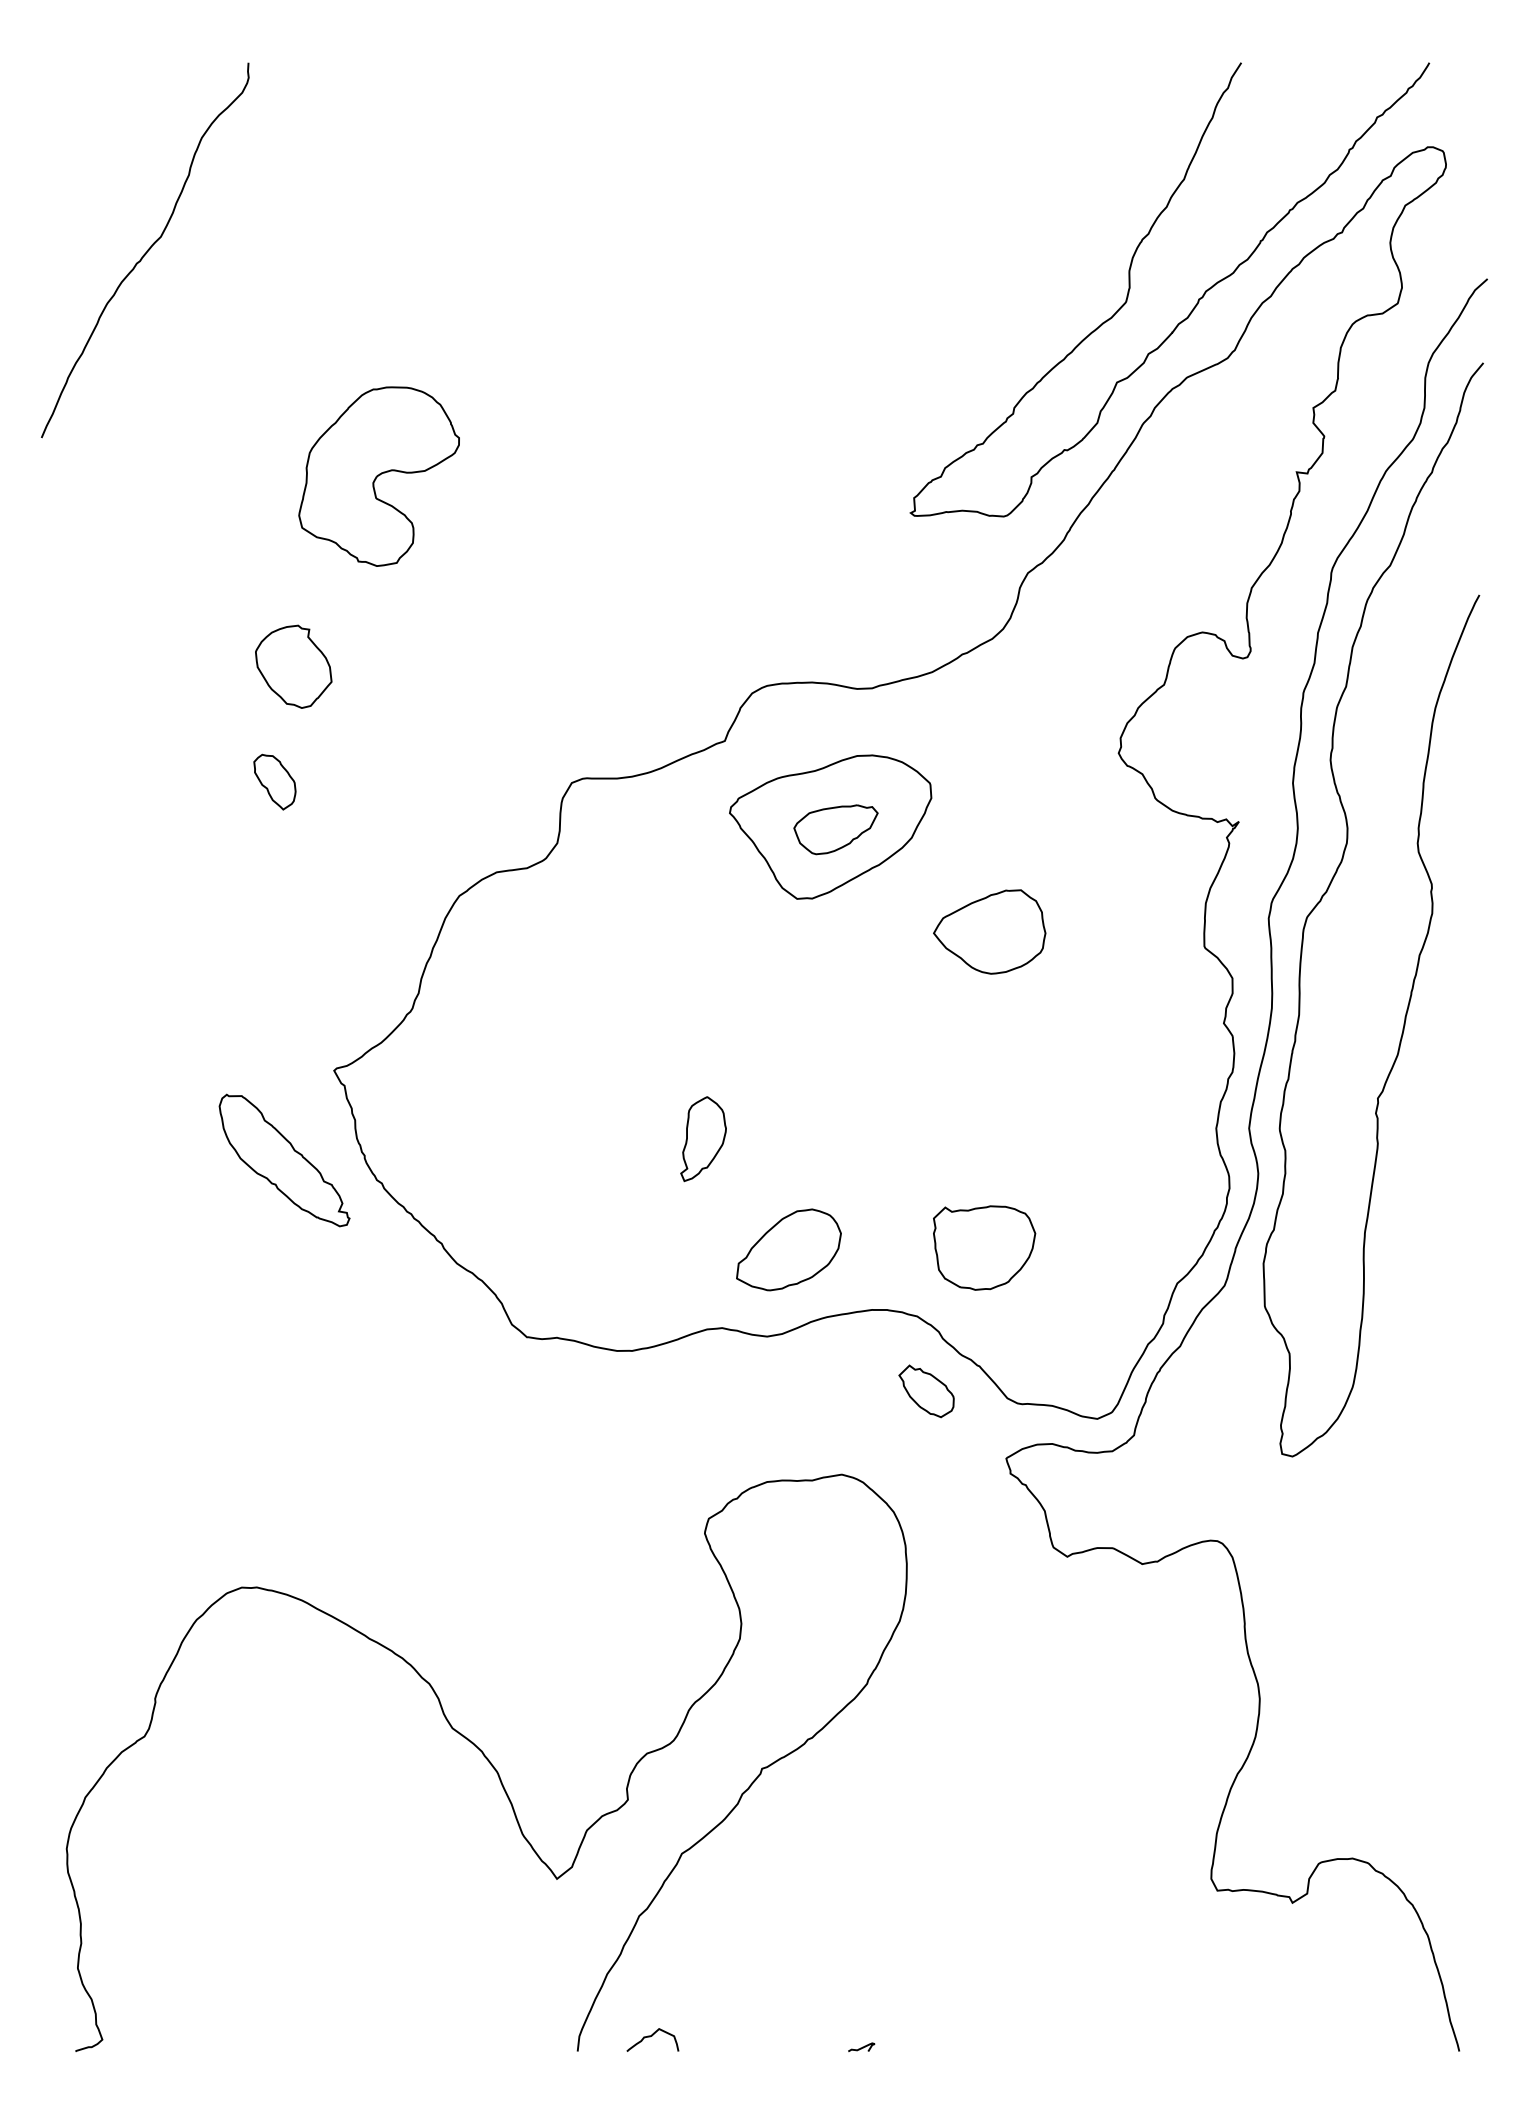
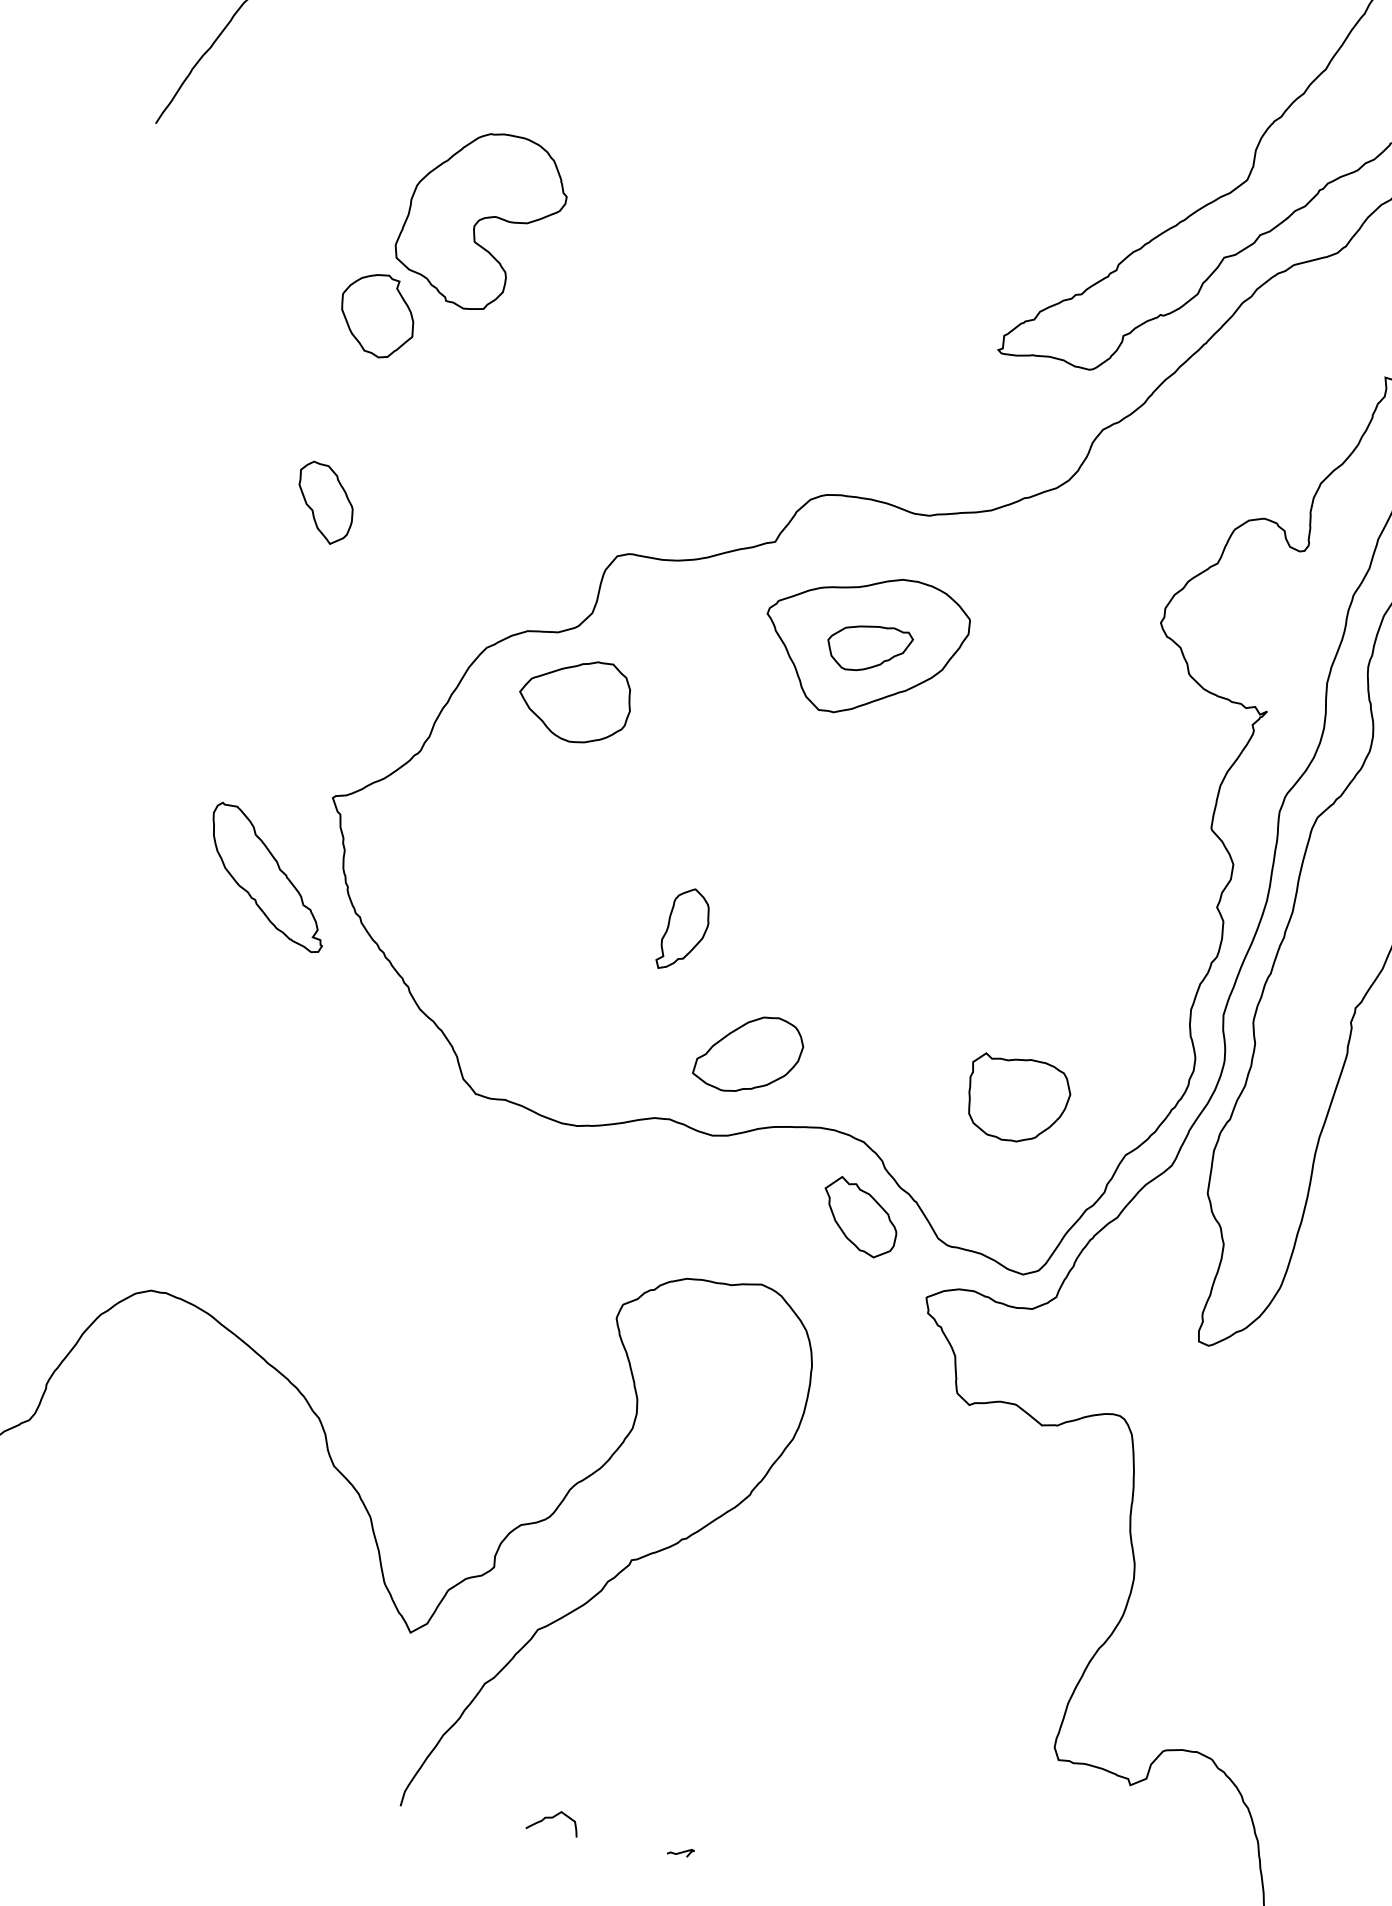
part: (293, 666) -> (377, 315), moved
part: (274, 782) -> (324, 503), size x1.43
part: (989, 931) -> (575, 699), moved
part: (984, 1247) -> (1017, 1099), moved
part: (926, 1391) -> (859, 1217), size x1.43
curve: (650, 2037) -> (551, 1818), moved

